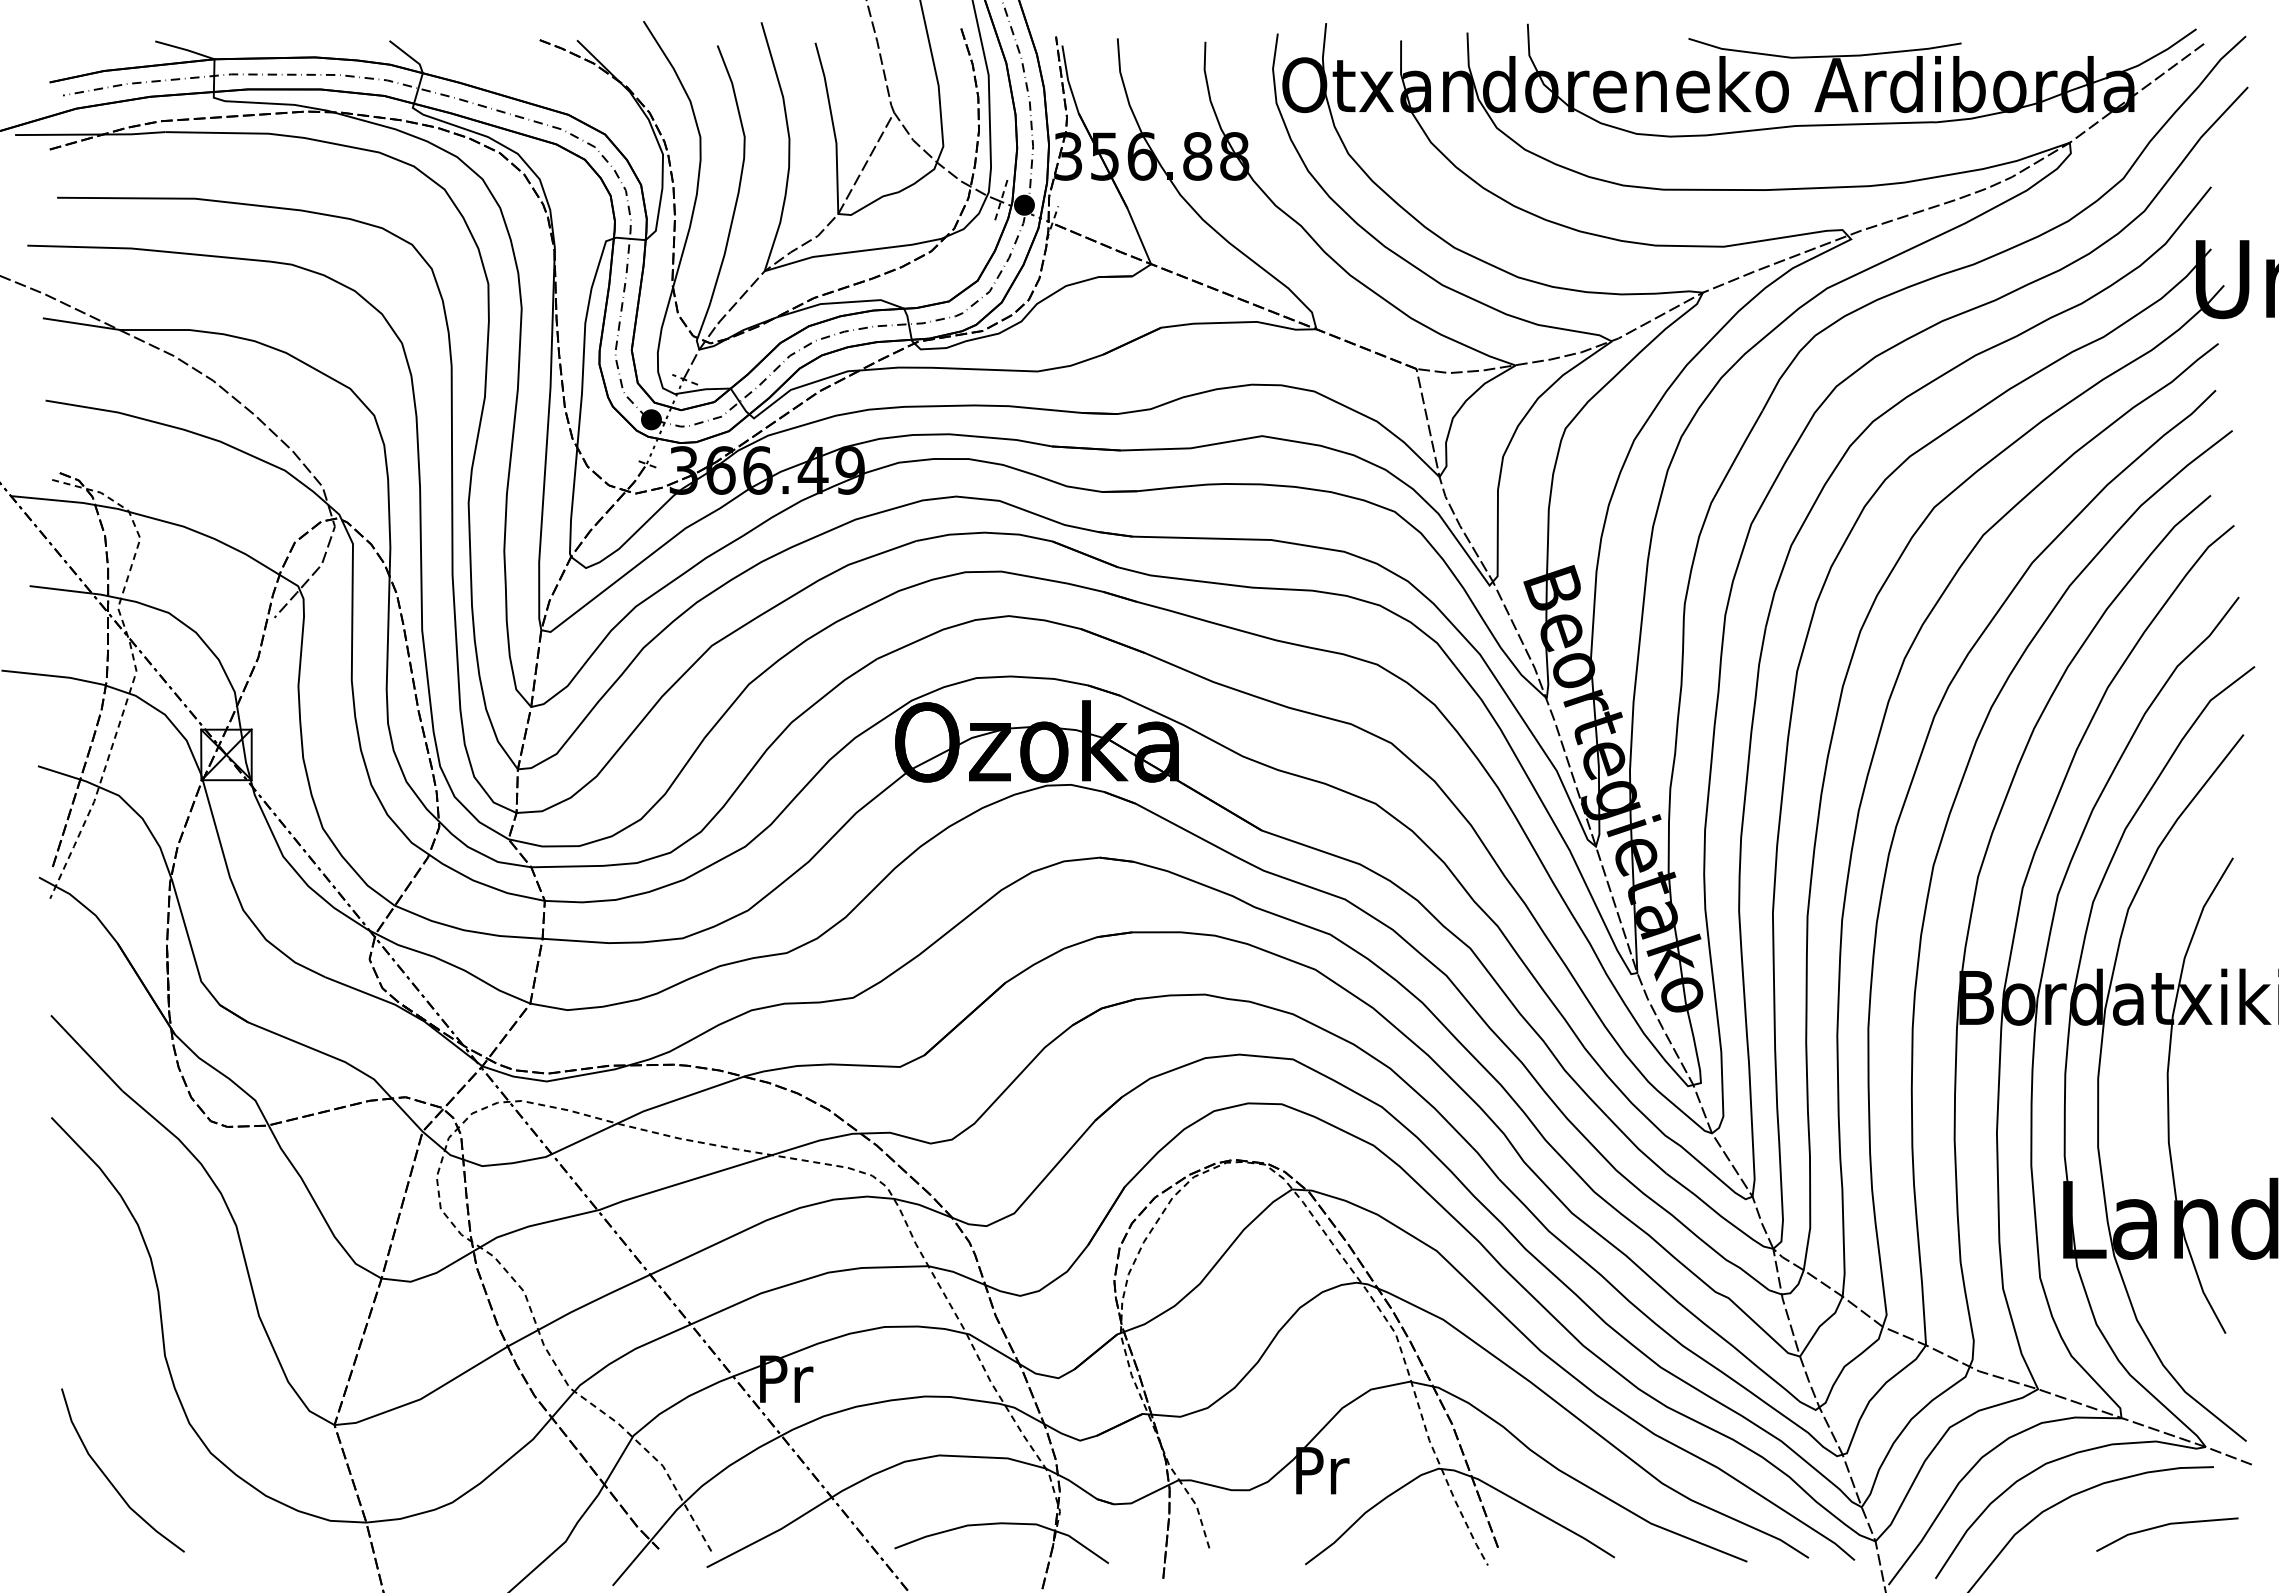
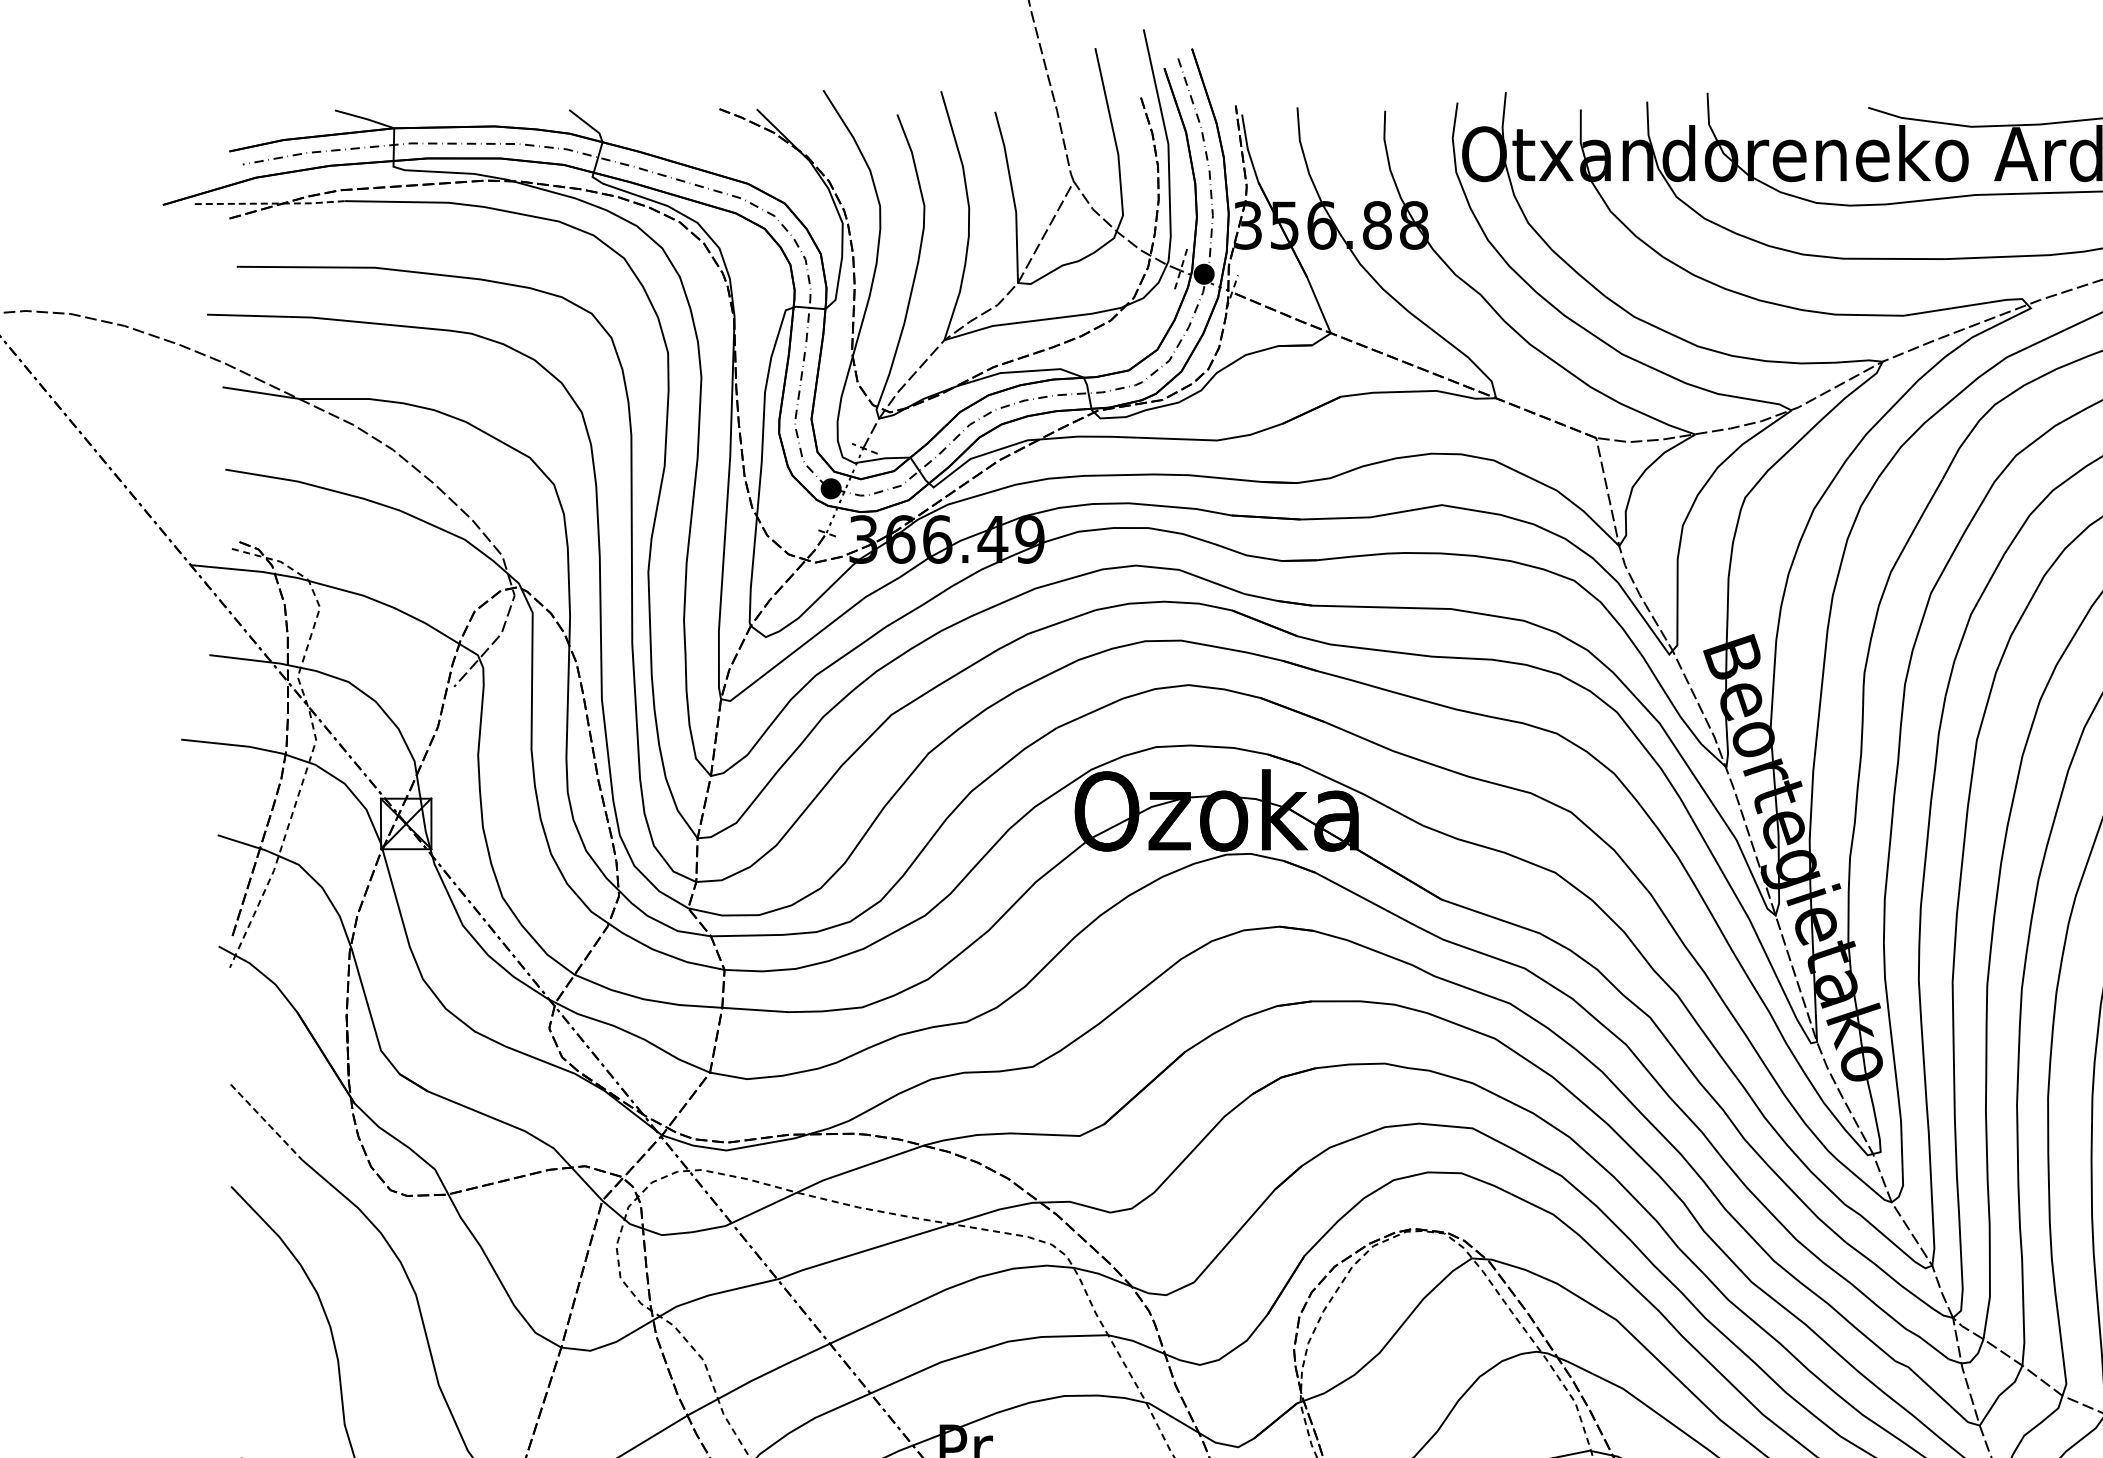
line: (90, 134) -> (270, 203), solid -> dashed
line: (87, 1053) -> (267, 1122), solid -> dashed

